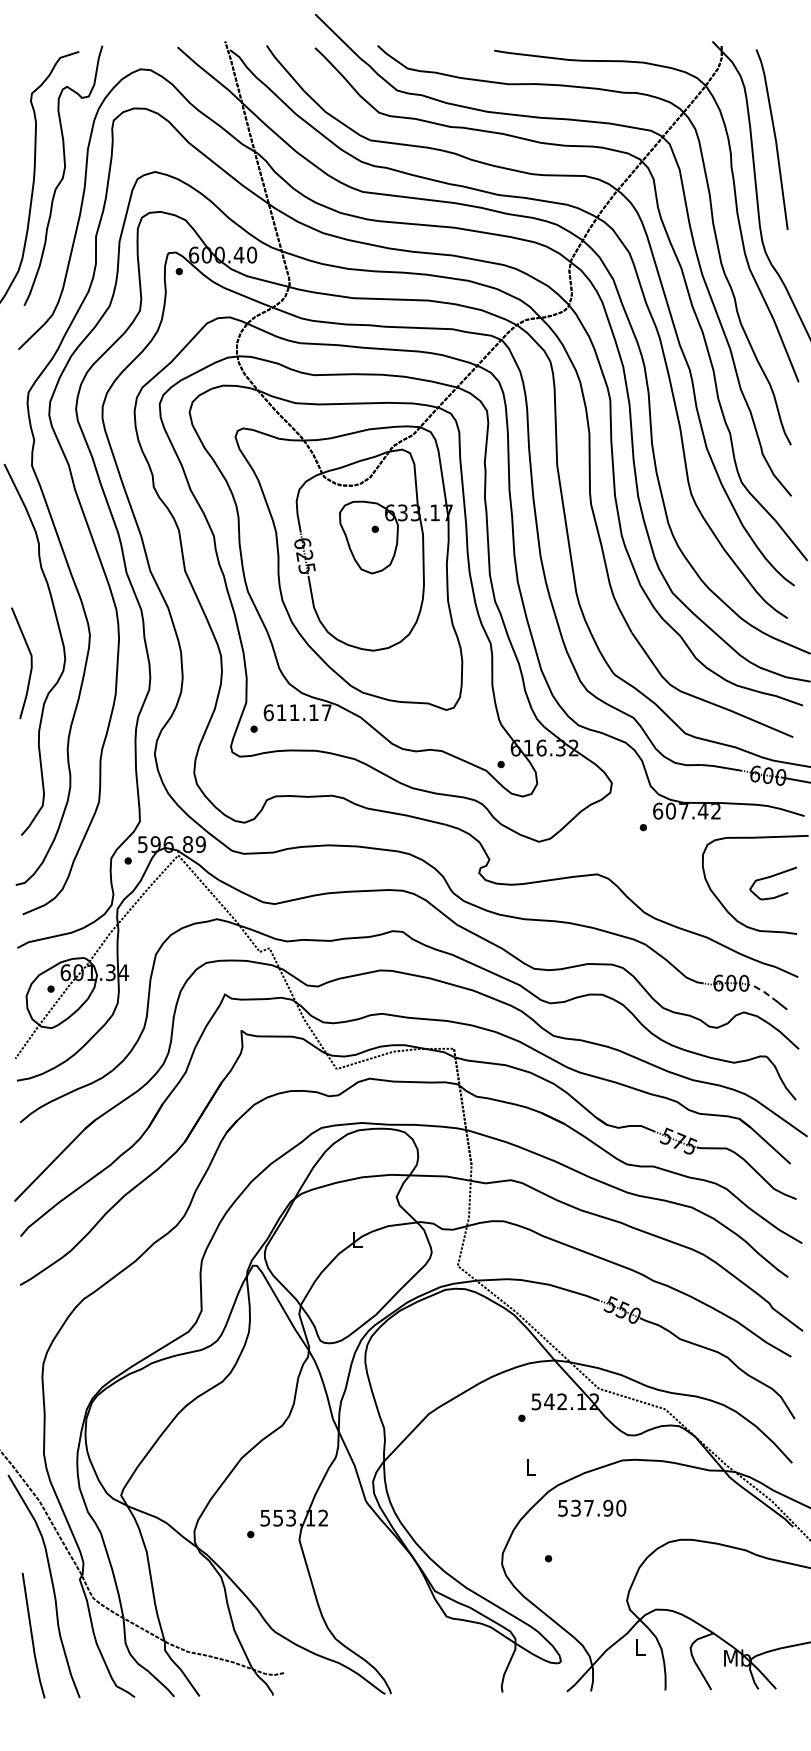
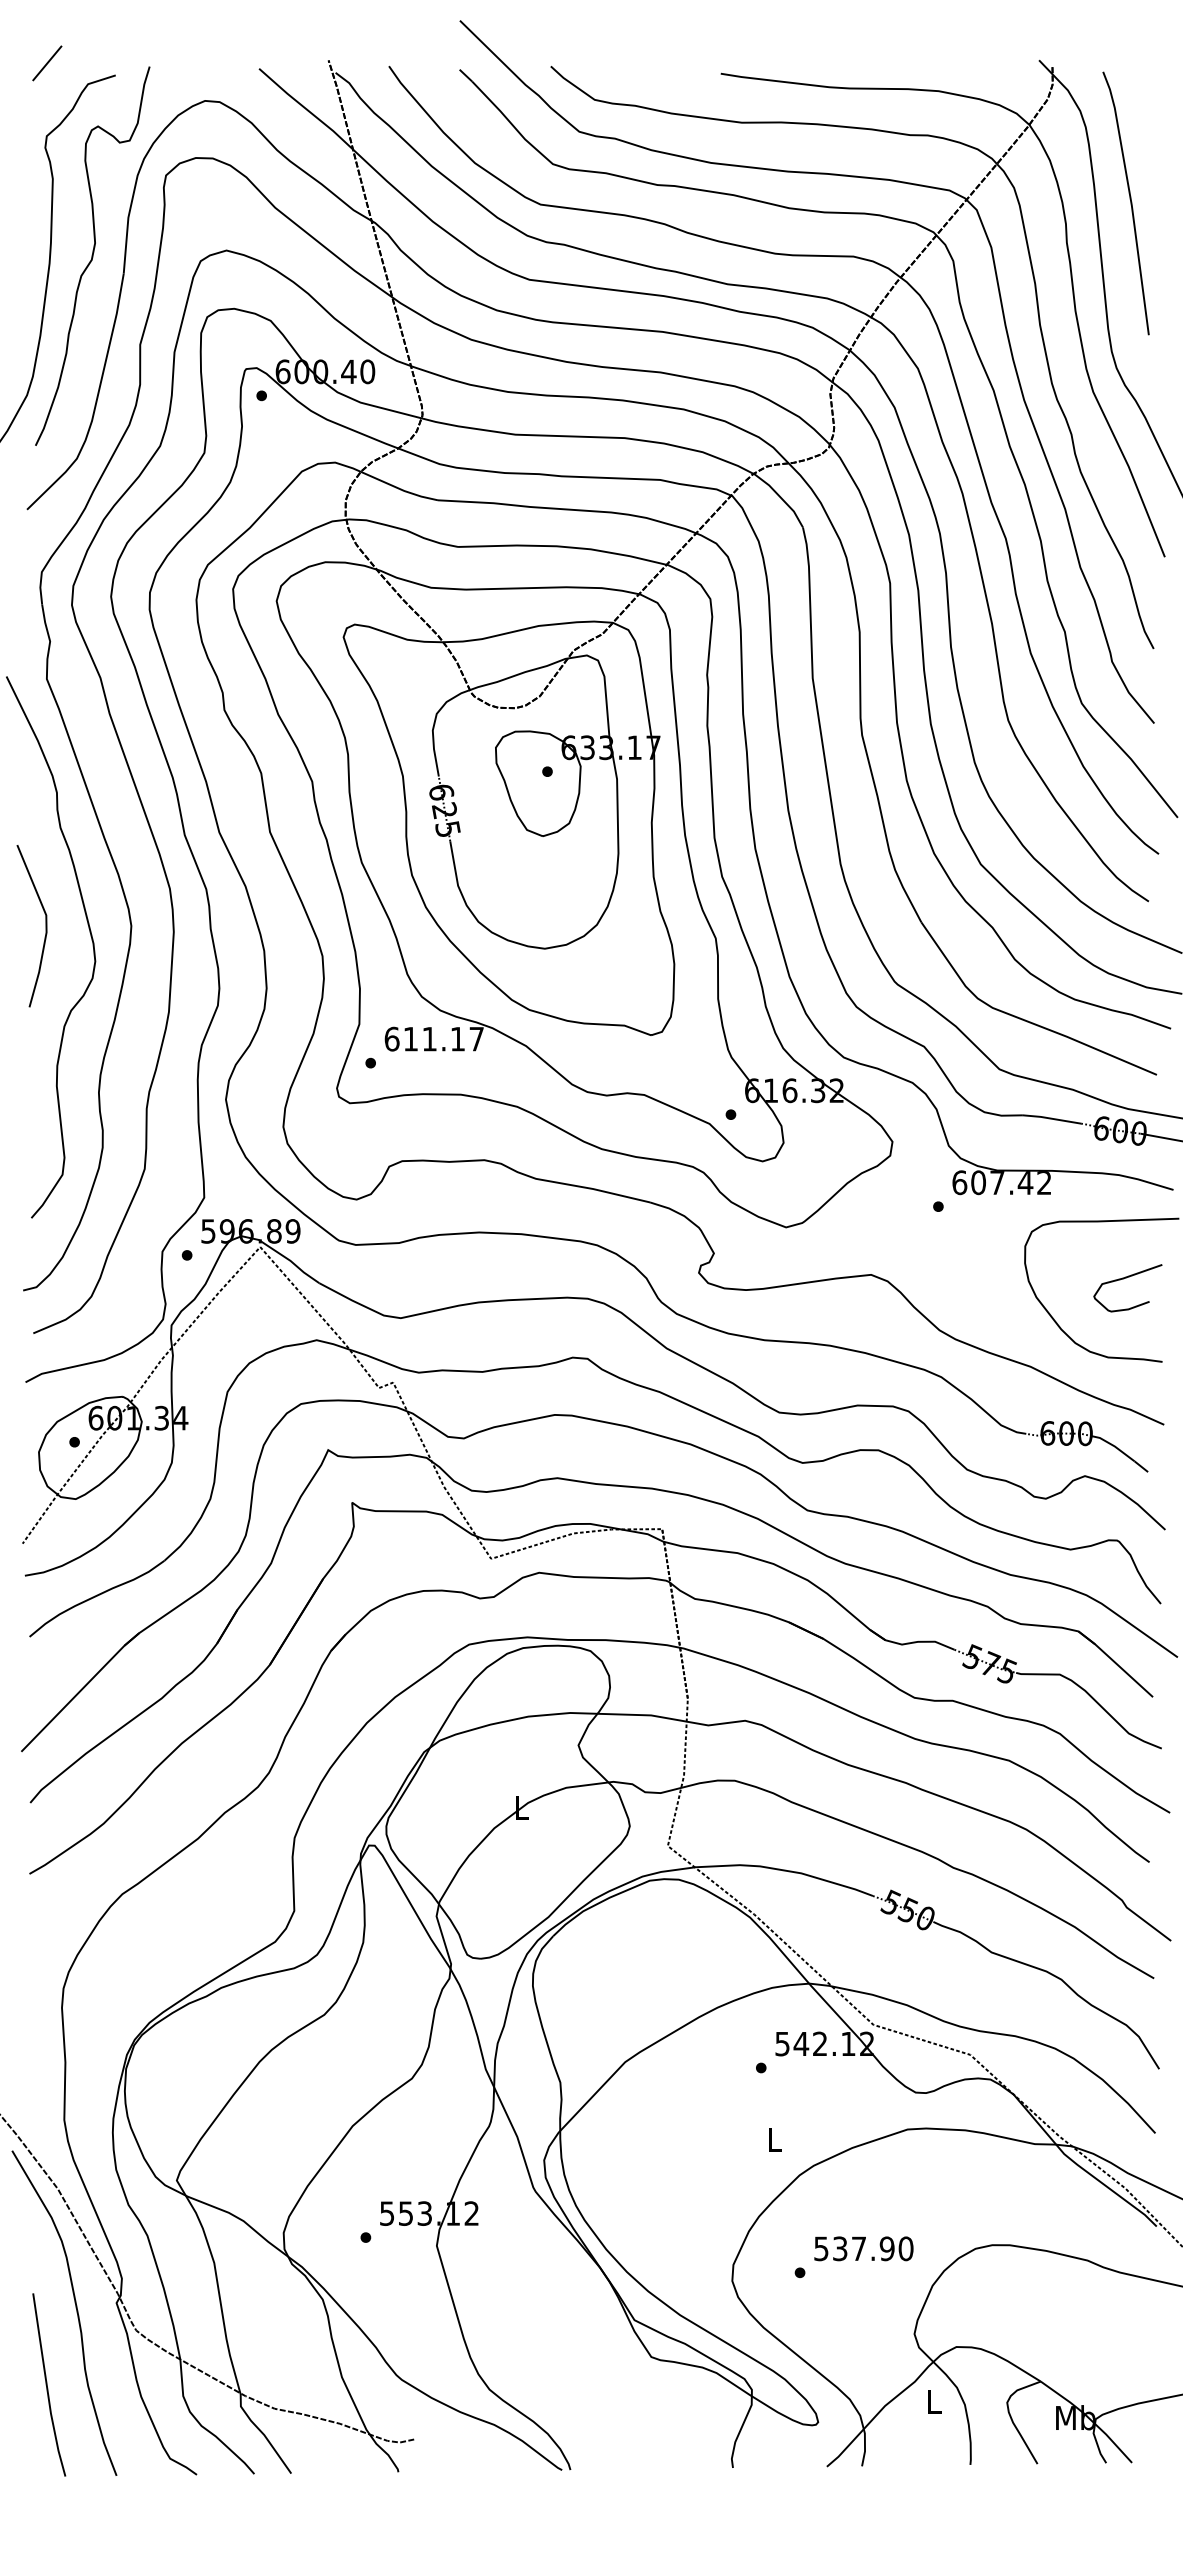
line: (32, 43) -> (47, 63), added
line: (30, 662) -> (44, 925), moved
line: (764, 992) -> (1114, 1447), dashed -> solid
text: (592, 1507) -> (864, 2247), moved

